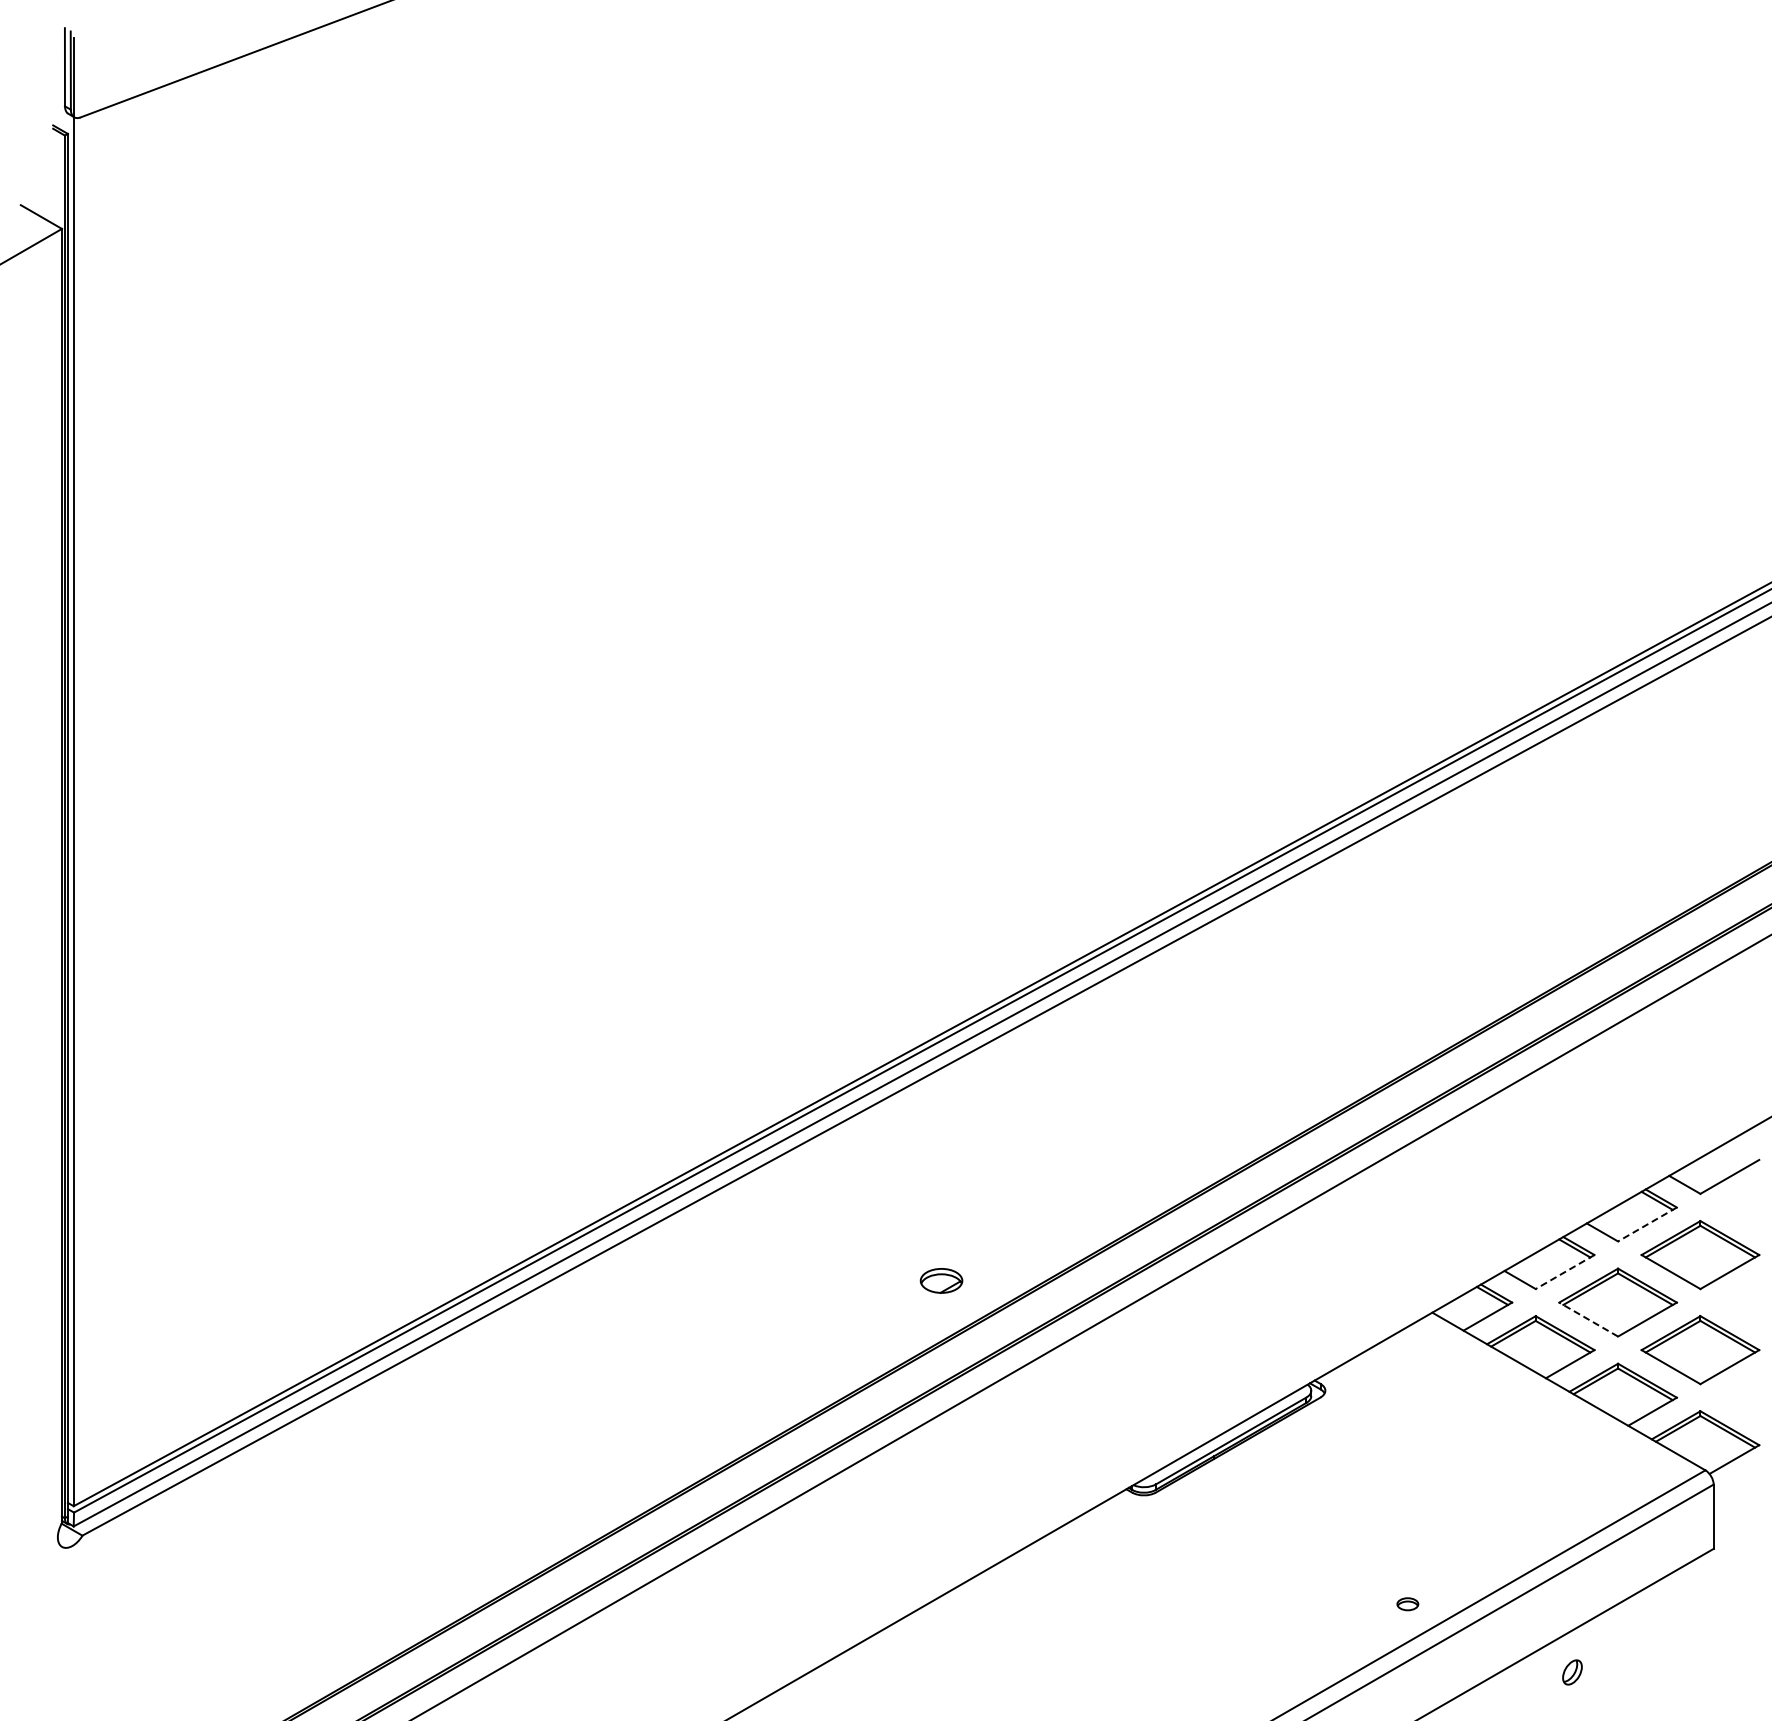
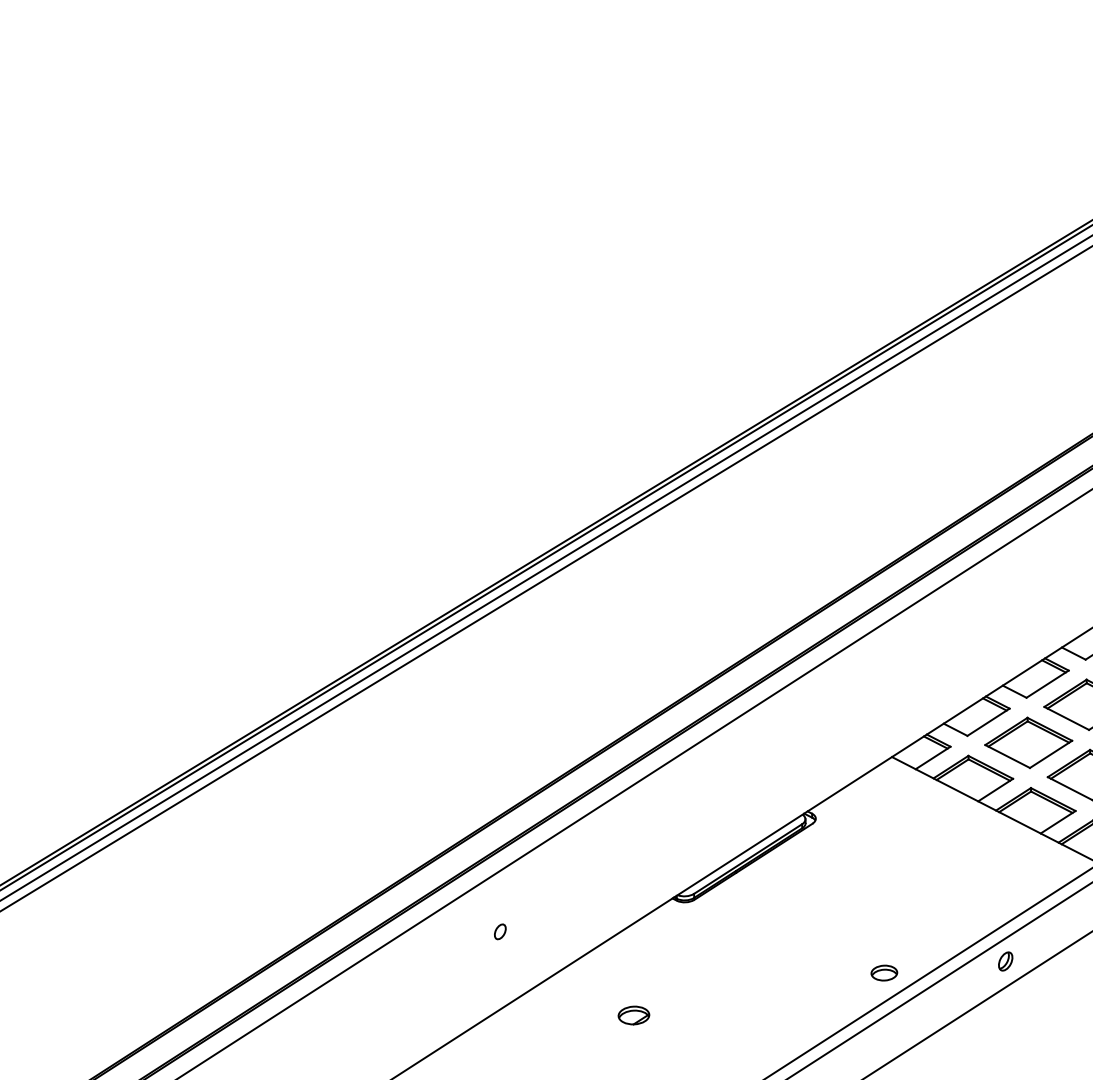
line: (1647, 1224) -> (1047, 684), dashed -> solid
line: (1565, 1272) -> (988, 722), dashed -> solid
part: (941, 1280) -> (633, 1015), moved
line: (1588, 1319) -> (1007, 756), dashed -> solid
part: (891, 1522) -> (500, 931), added
part: (1407, 1604) -> (884, 973), size x1.67
part: (1572, 1672) -> (1005, 961), moved

